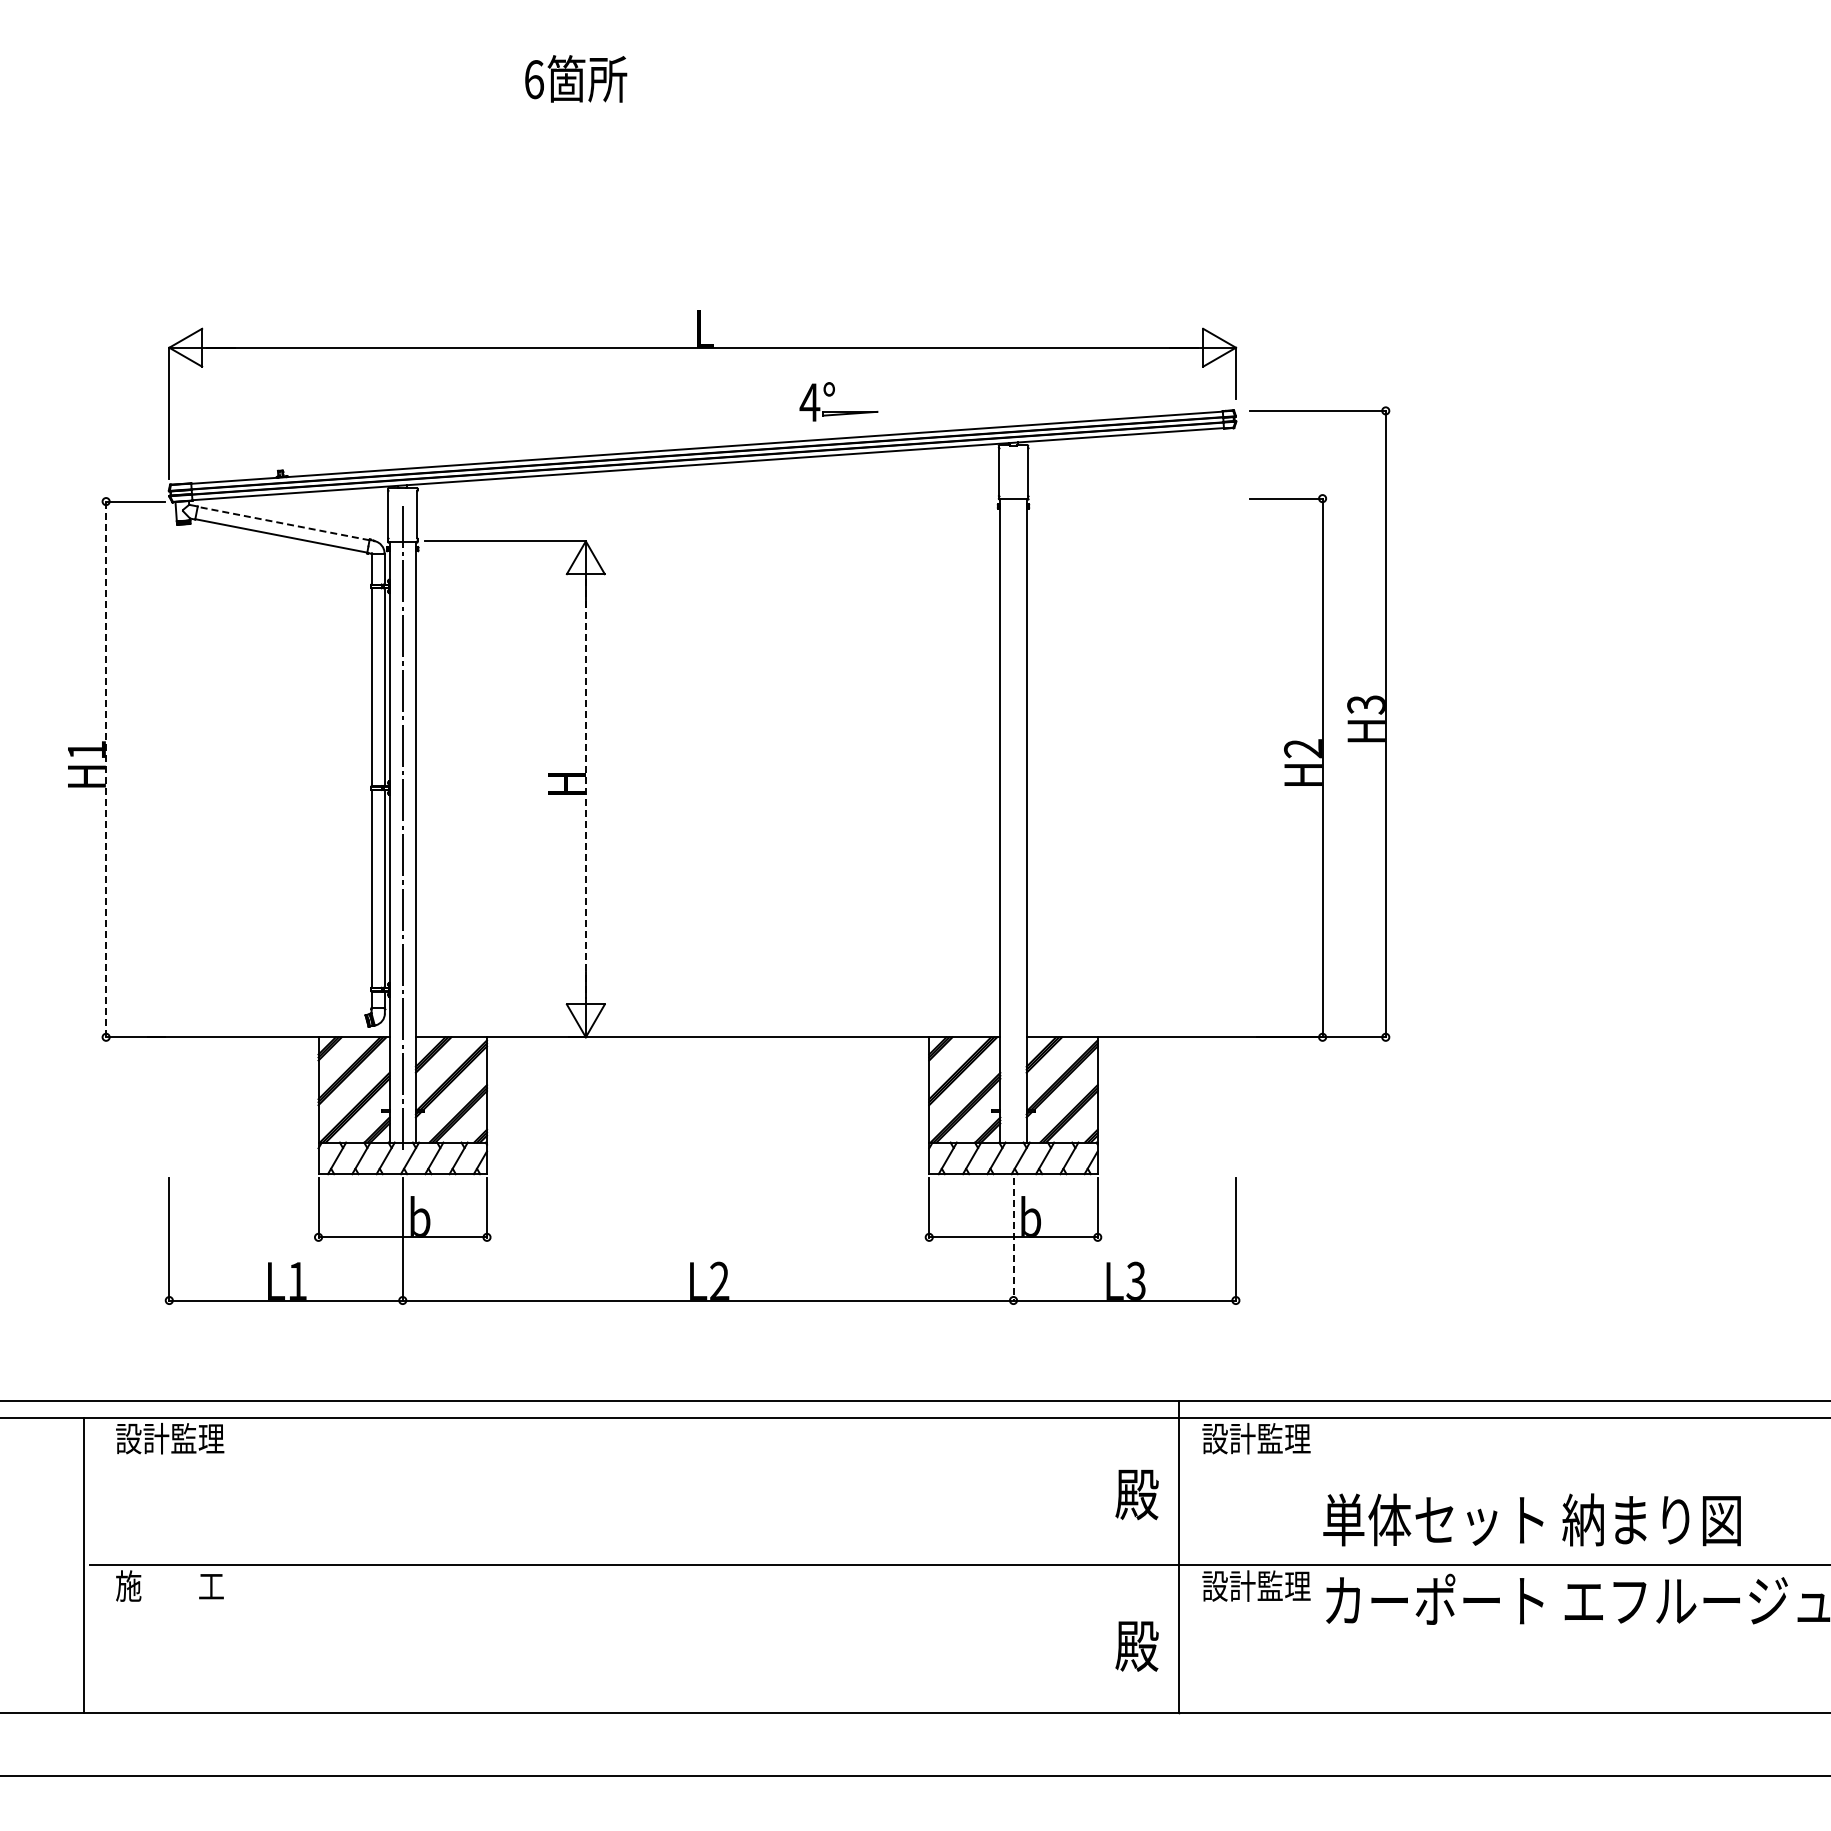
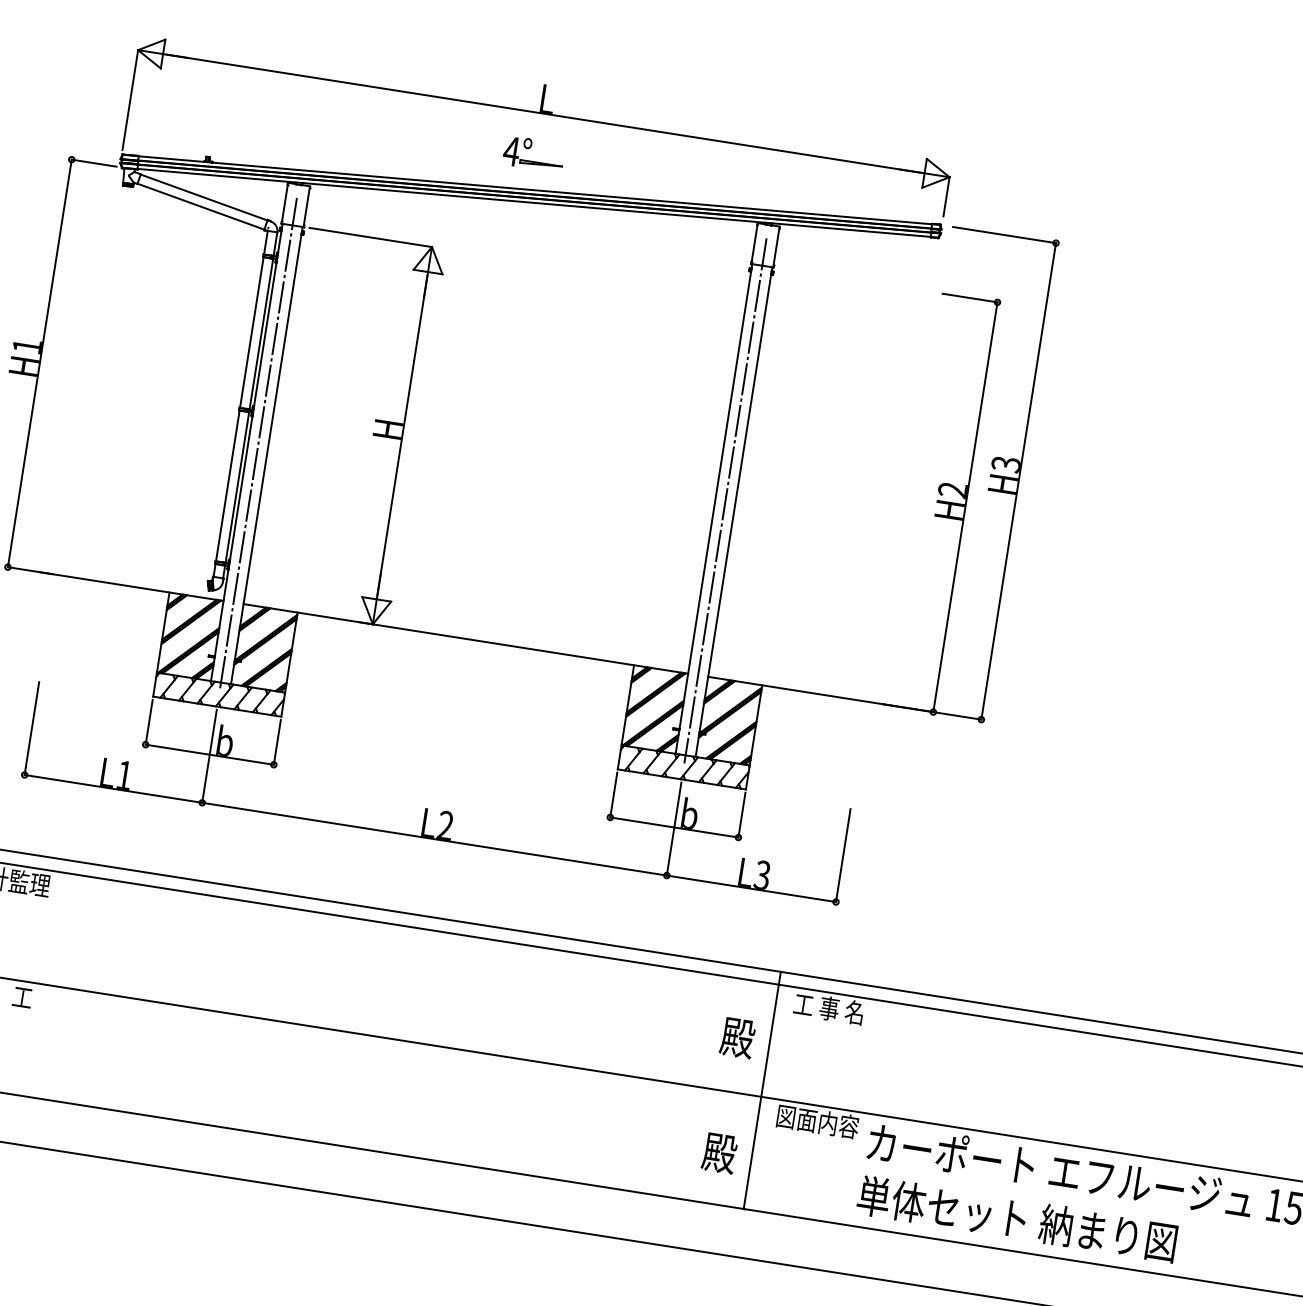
part: (832, 395) -> (529, 148), moved
line: (283, 523) -> (204, 197), dashed -> solid
line: (106, 769) -> (40, 363), dashed -> solid
line: (585, 789) -> (402, 435), dashed -> solid
line: (1013, 807) -> (725, 500), added
line: (1013, 1240) -> (673, 829), dashed -> solid
text: (1256, 1438) -> (835, 1009), 設計監理 -> 工 事 名
text: (1531, 1519) -> (1016, 1218), moved
text: (1256, 1585) -> (817, 1121), 設計監理 -> 図面内容

